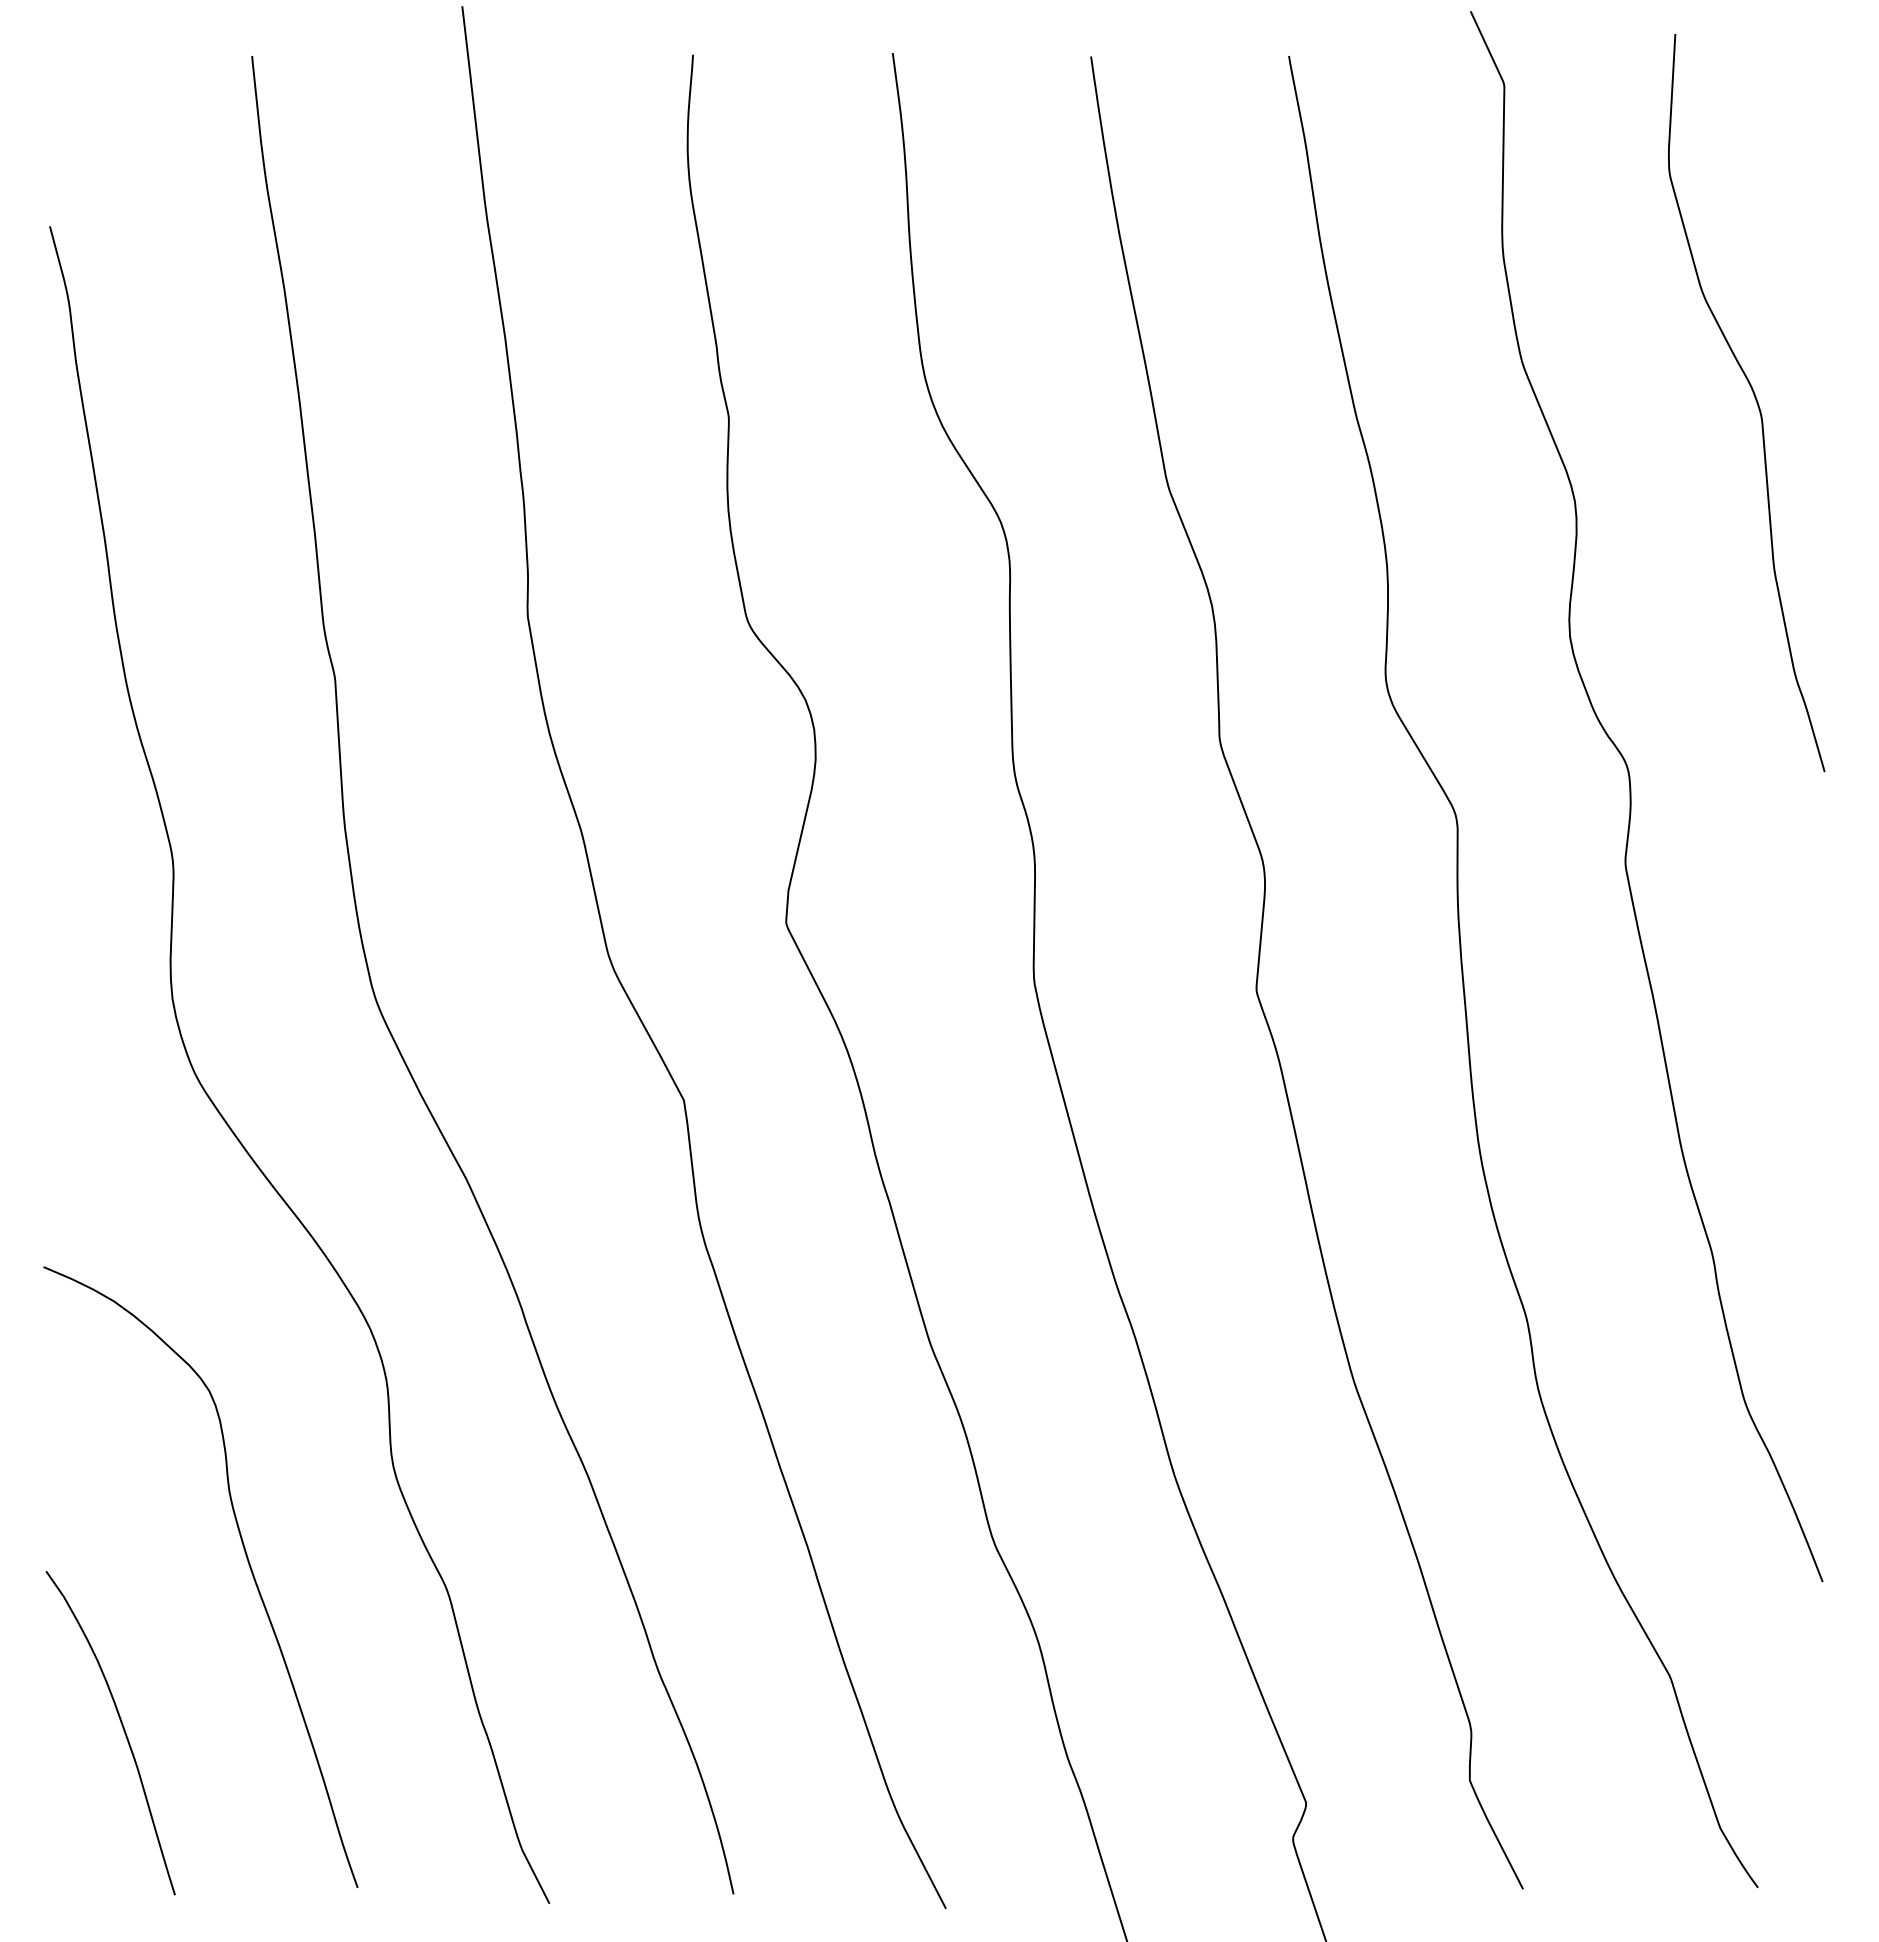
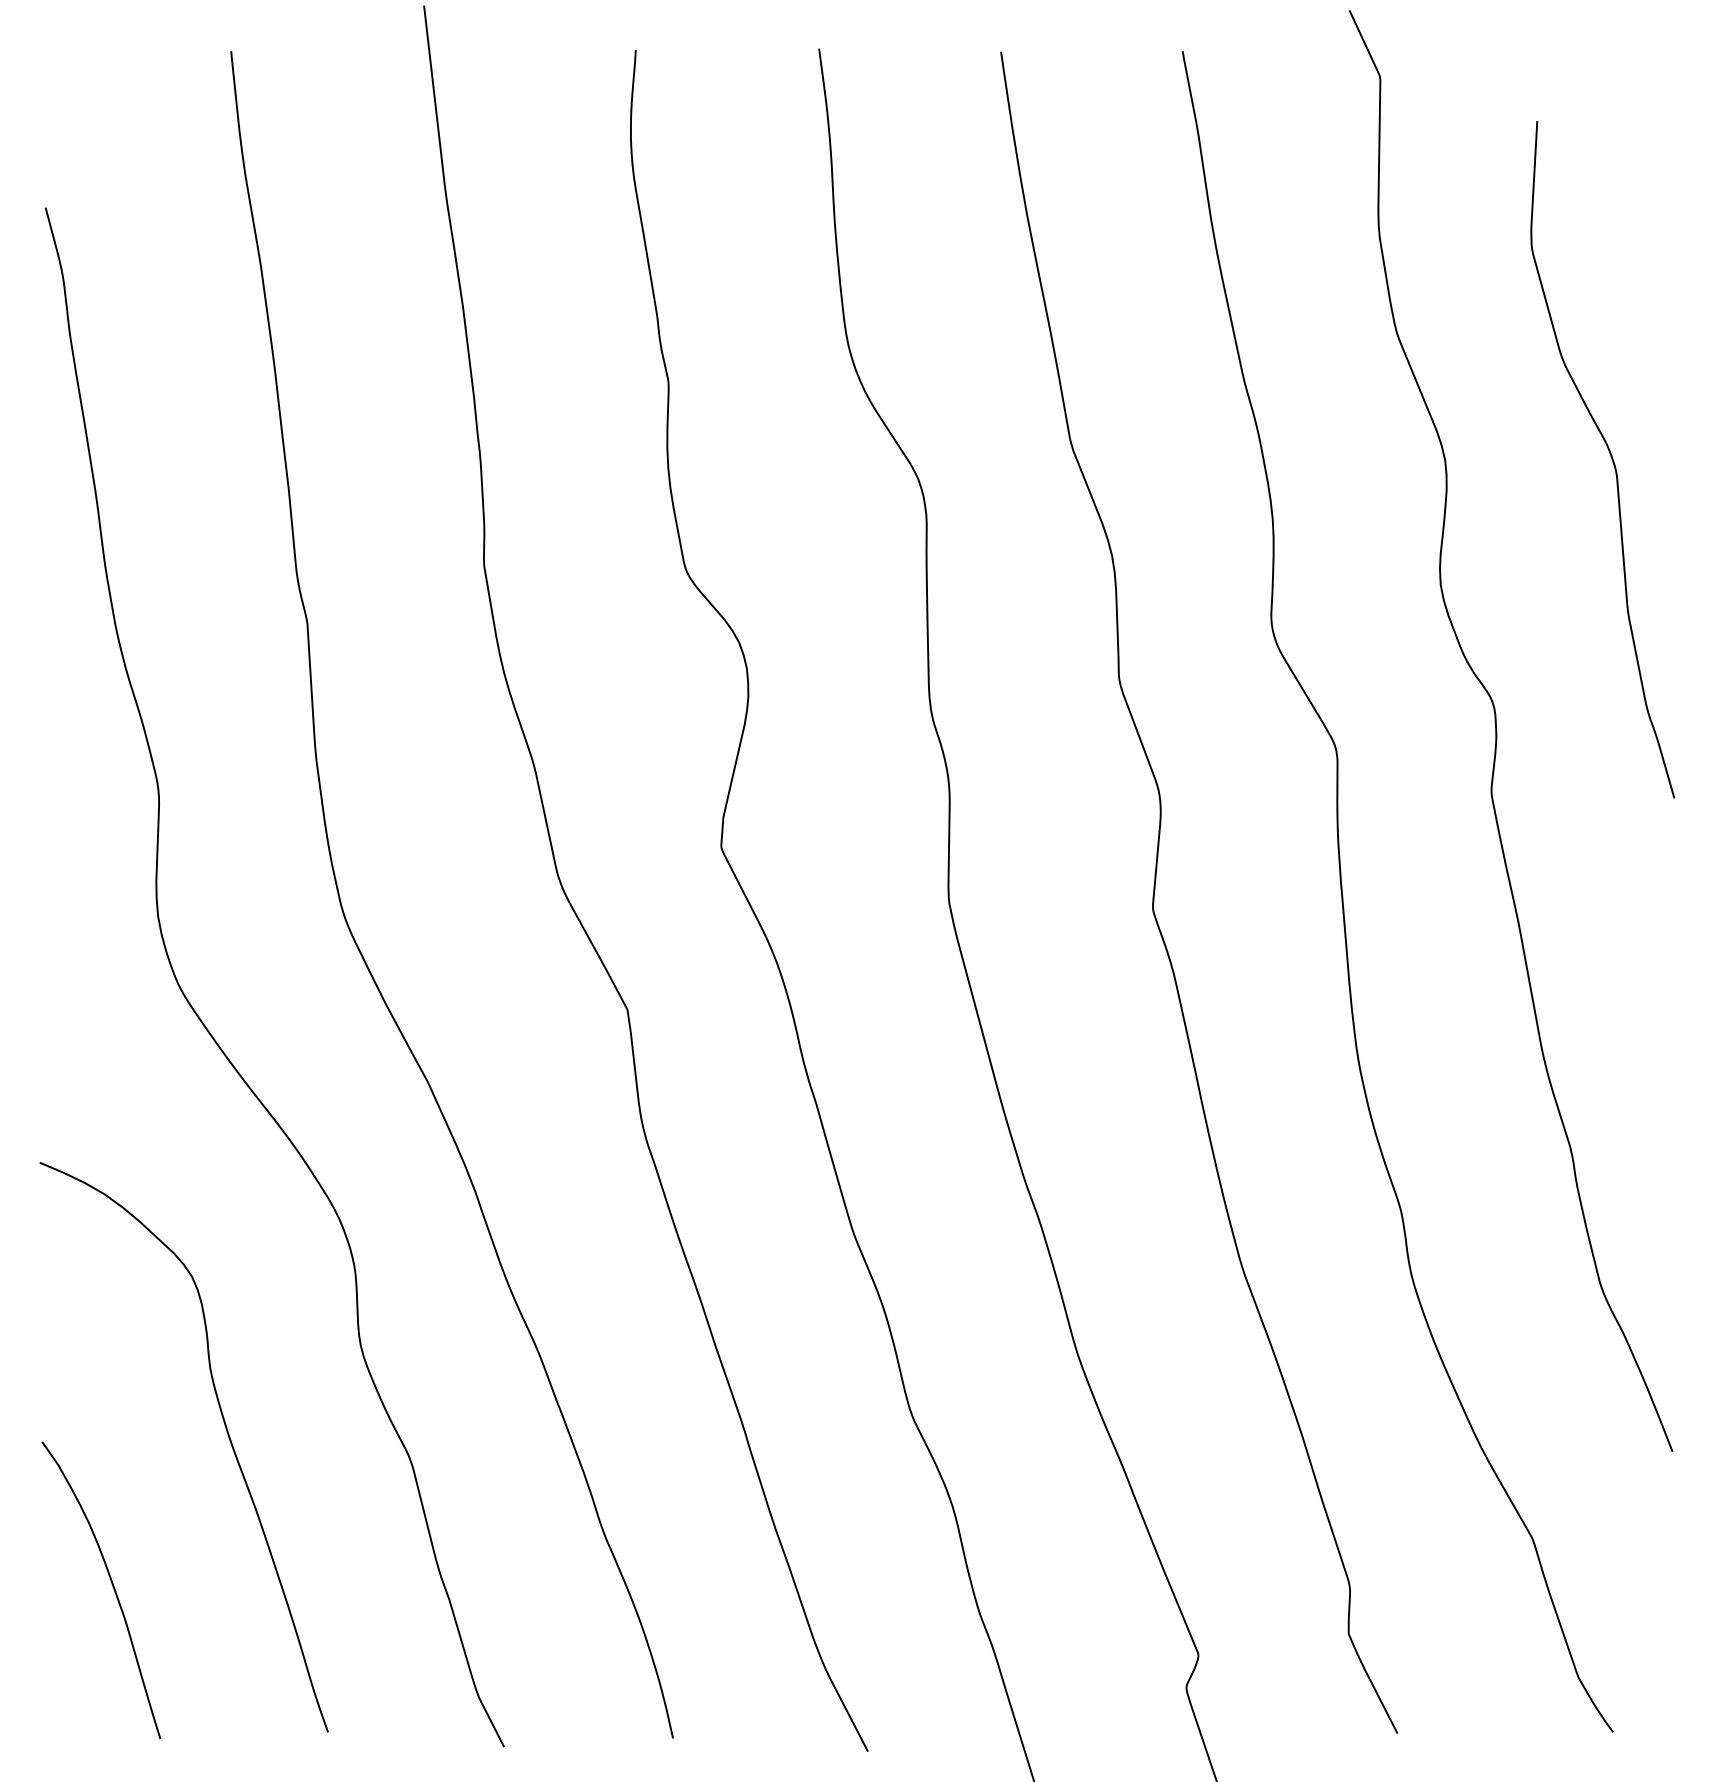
curve: (1755, 400) -> (1610, 457), moved

